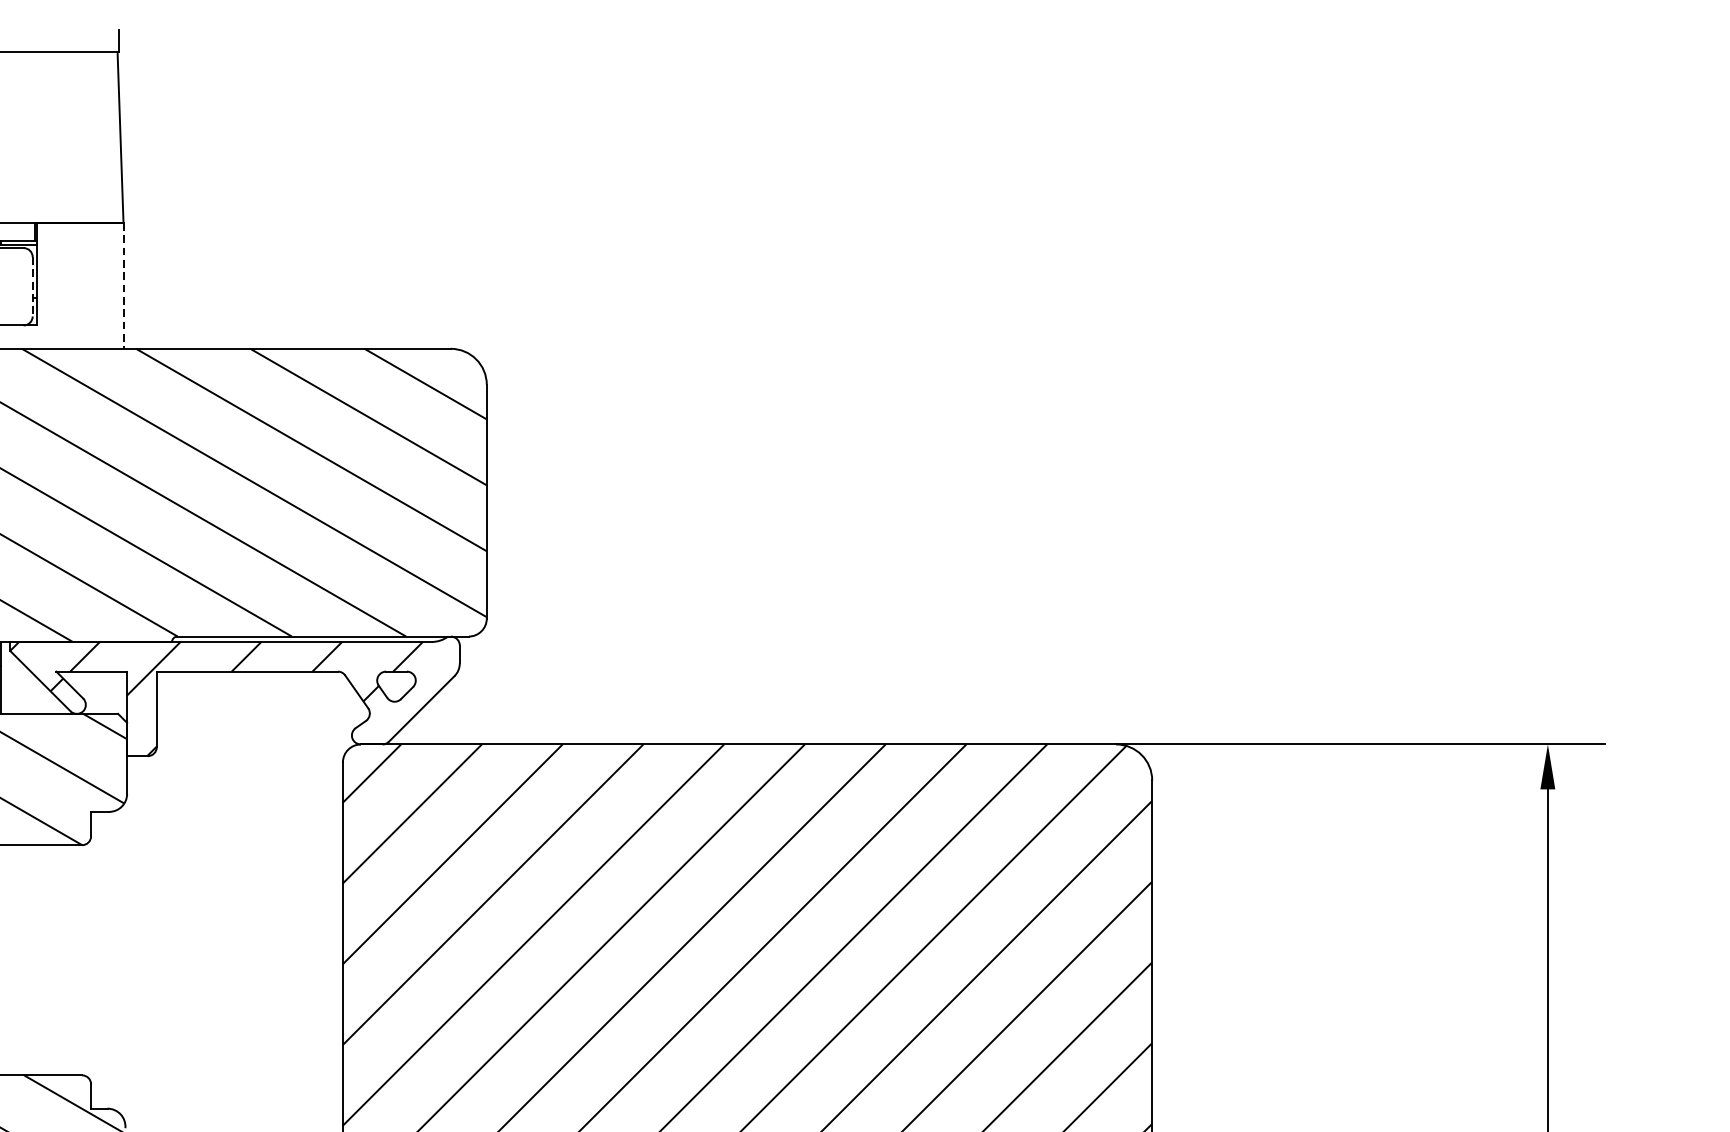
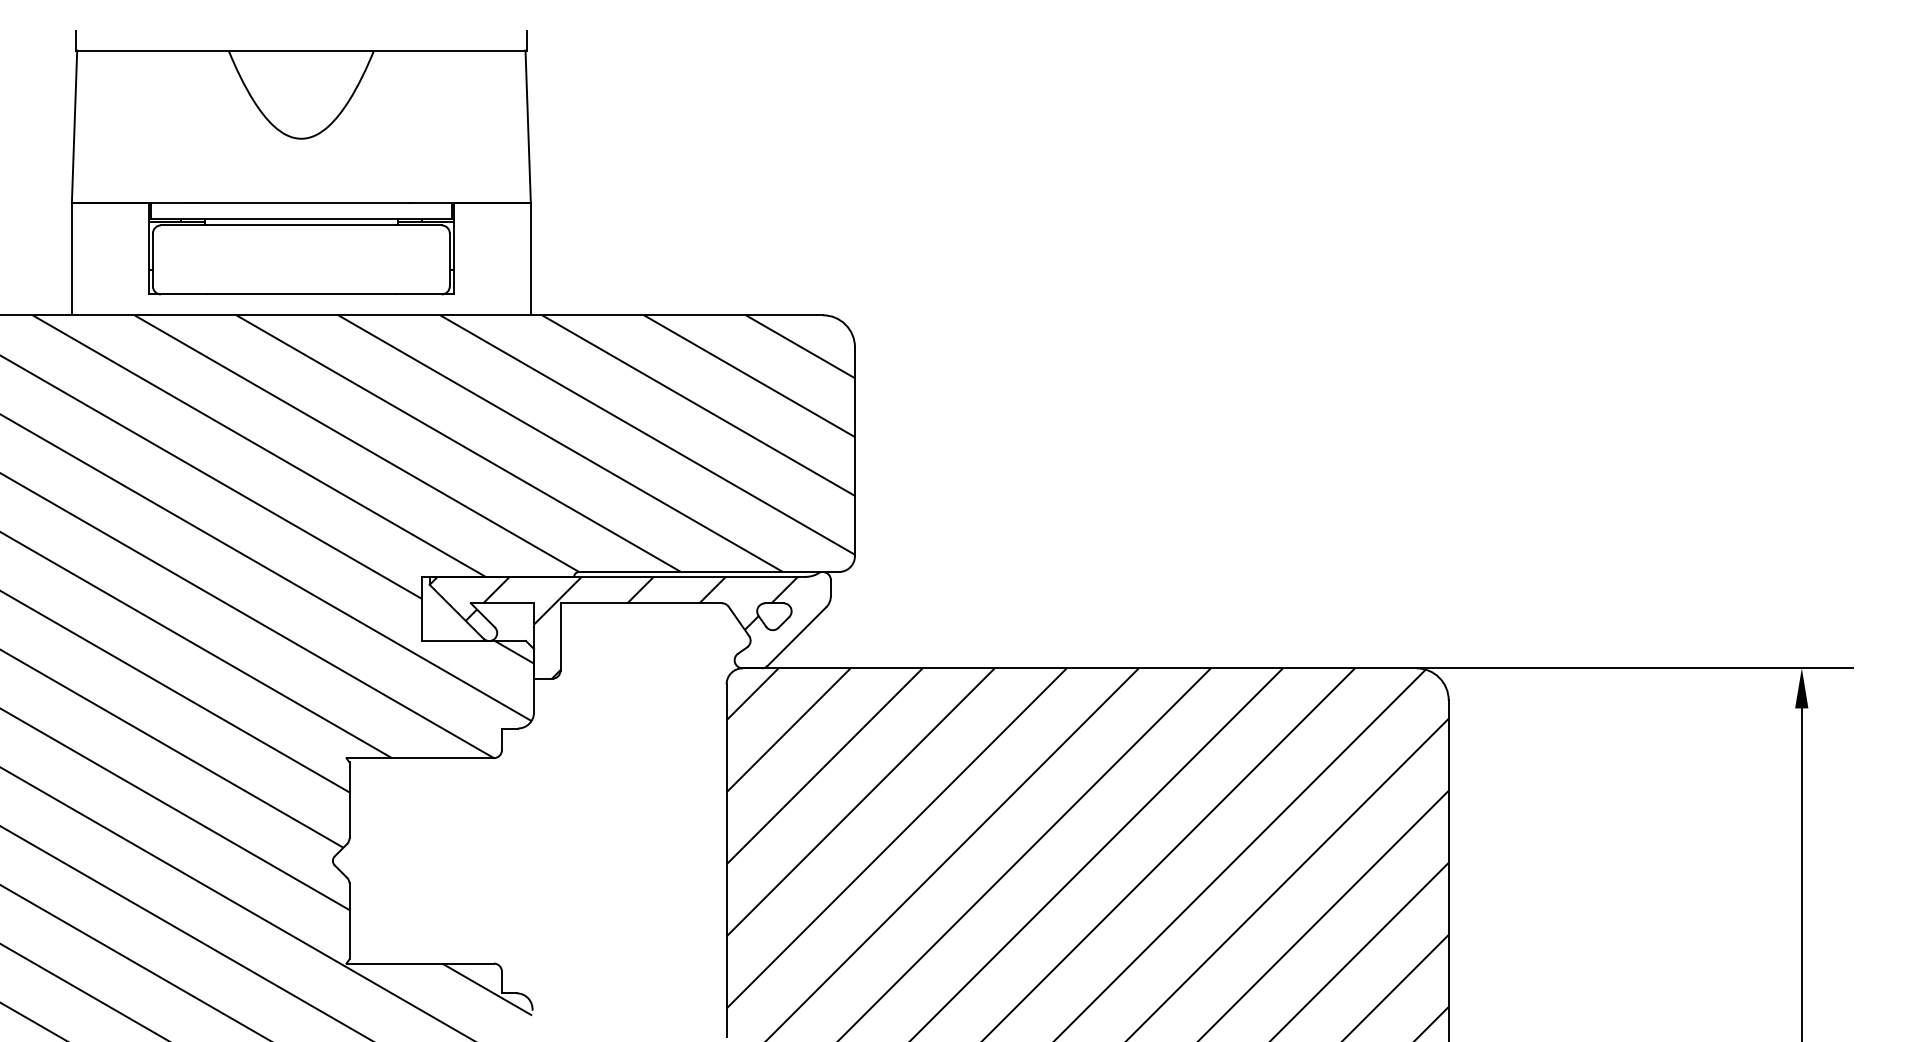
line: (123, 286) -> (530, 259), dashed -> solid
line: (32, 287) -> (449, 260), dashed -> solid

